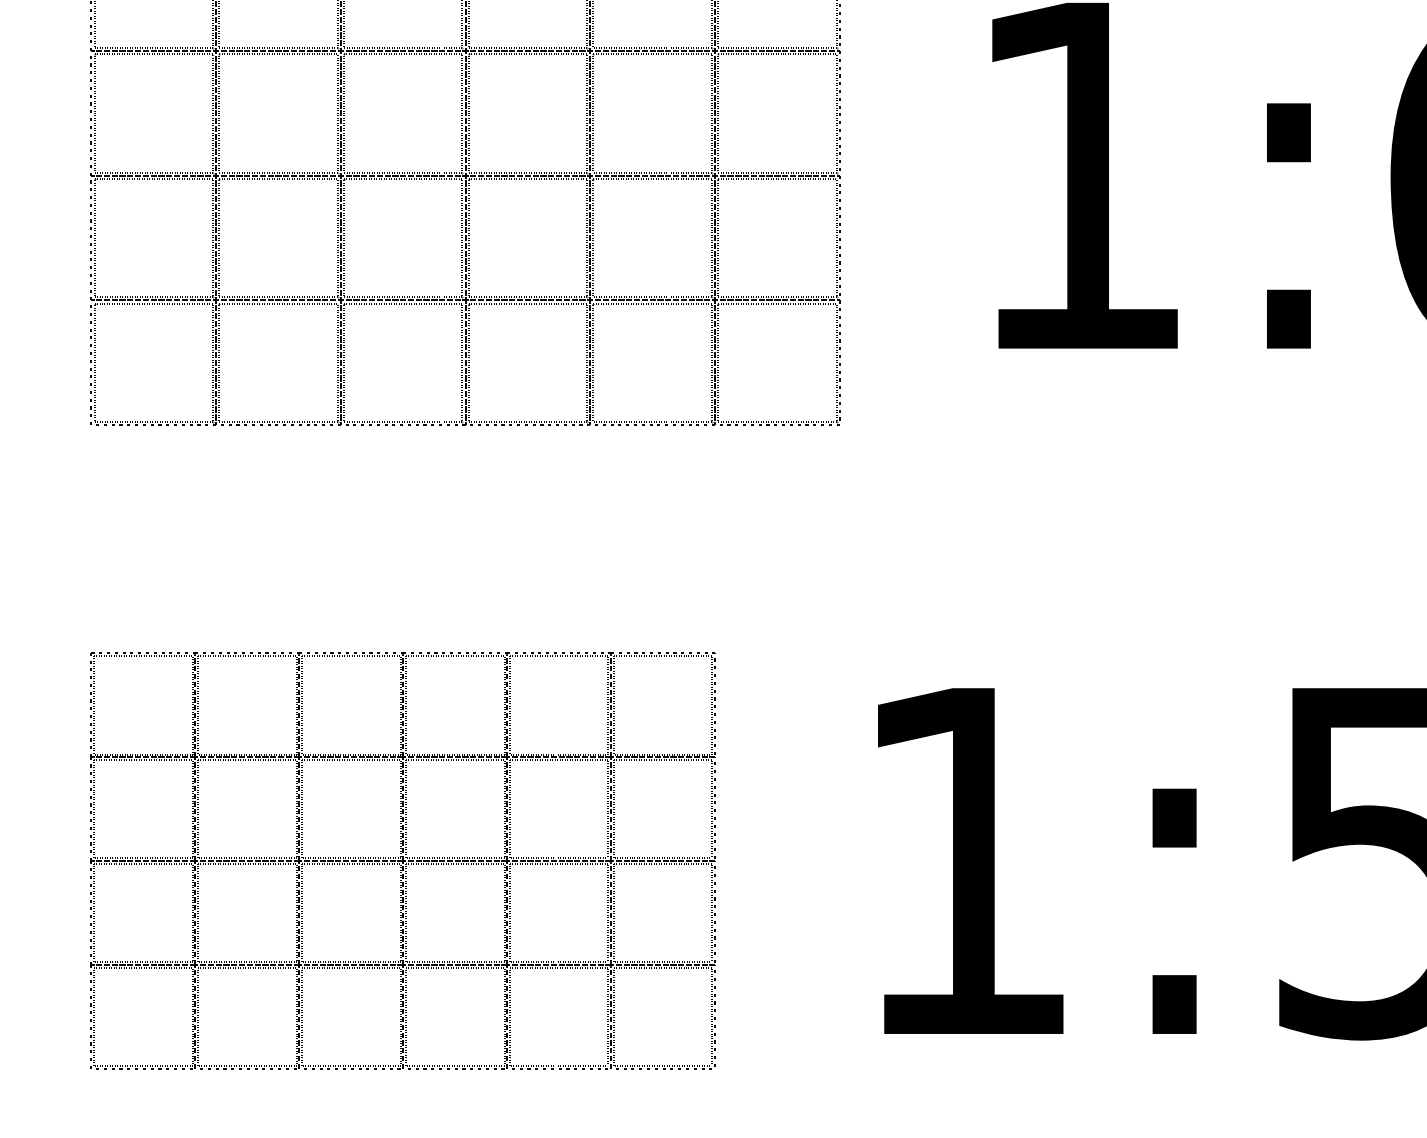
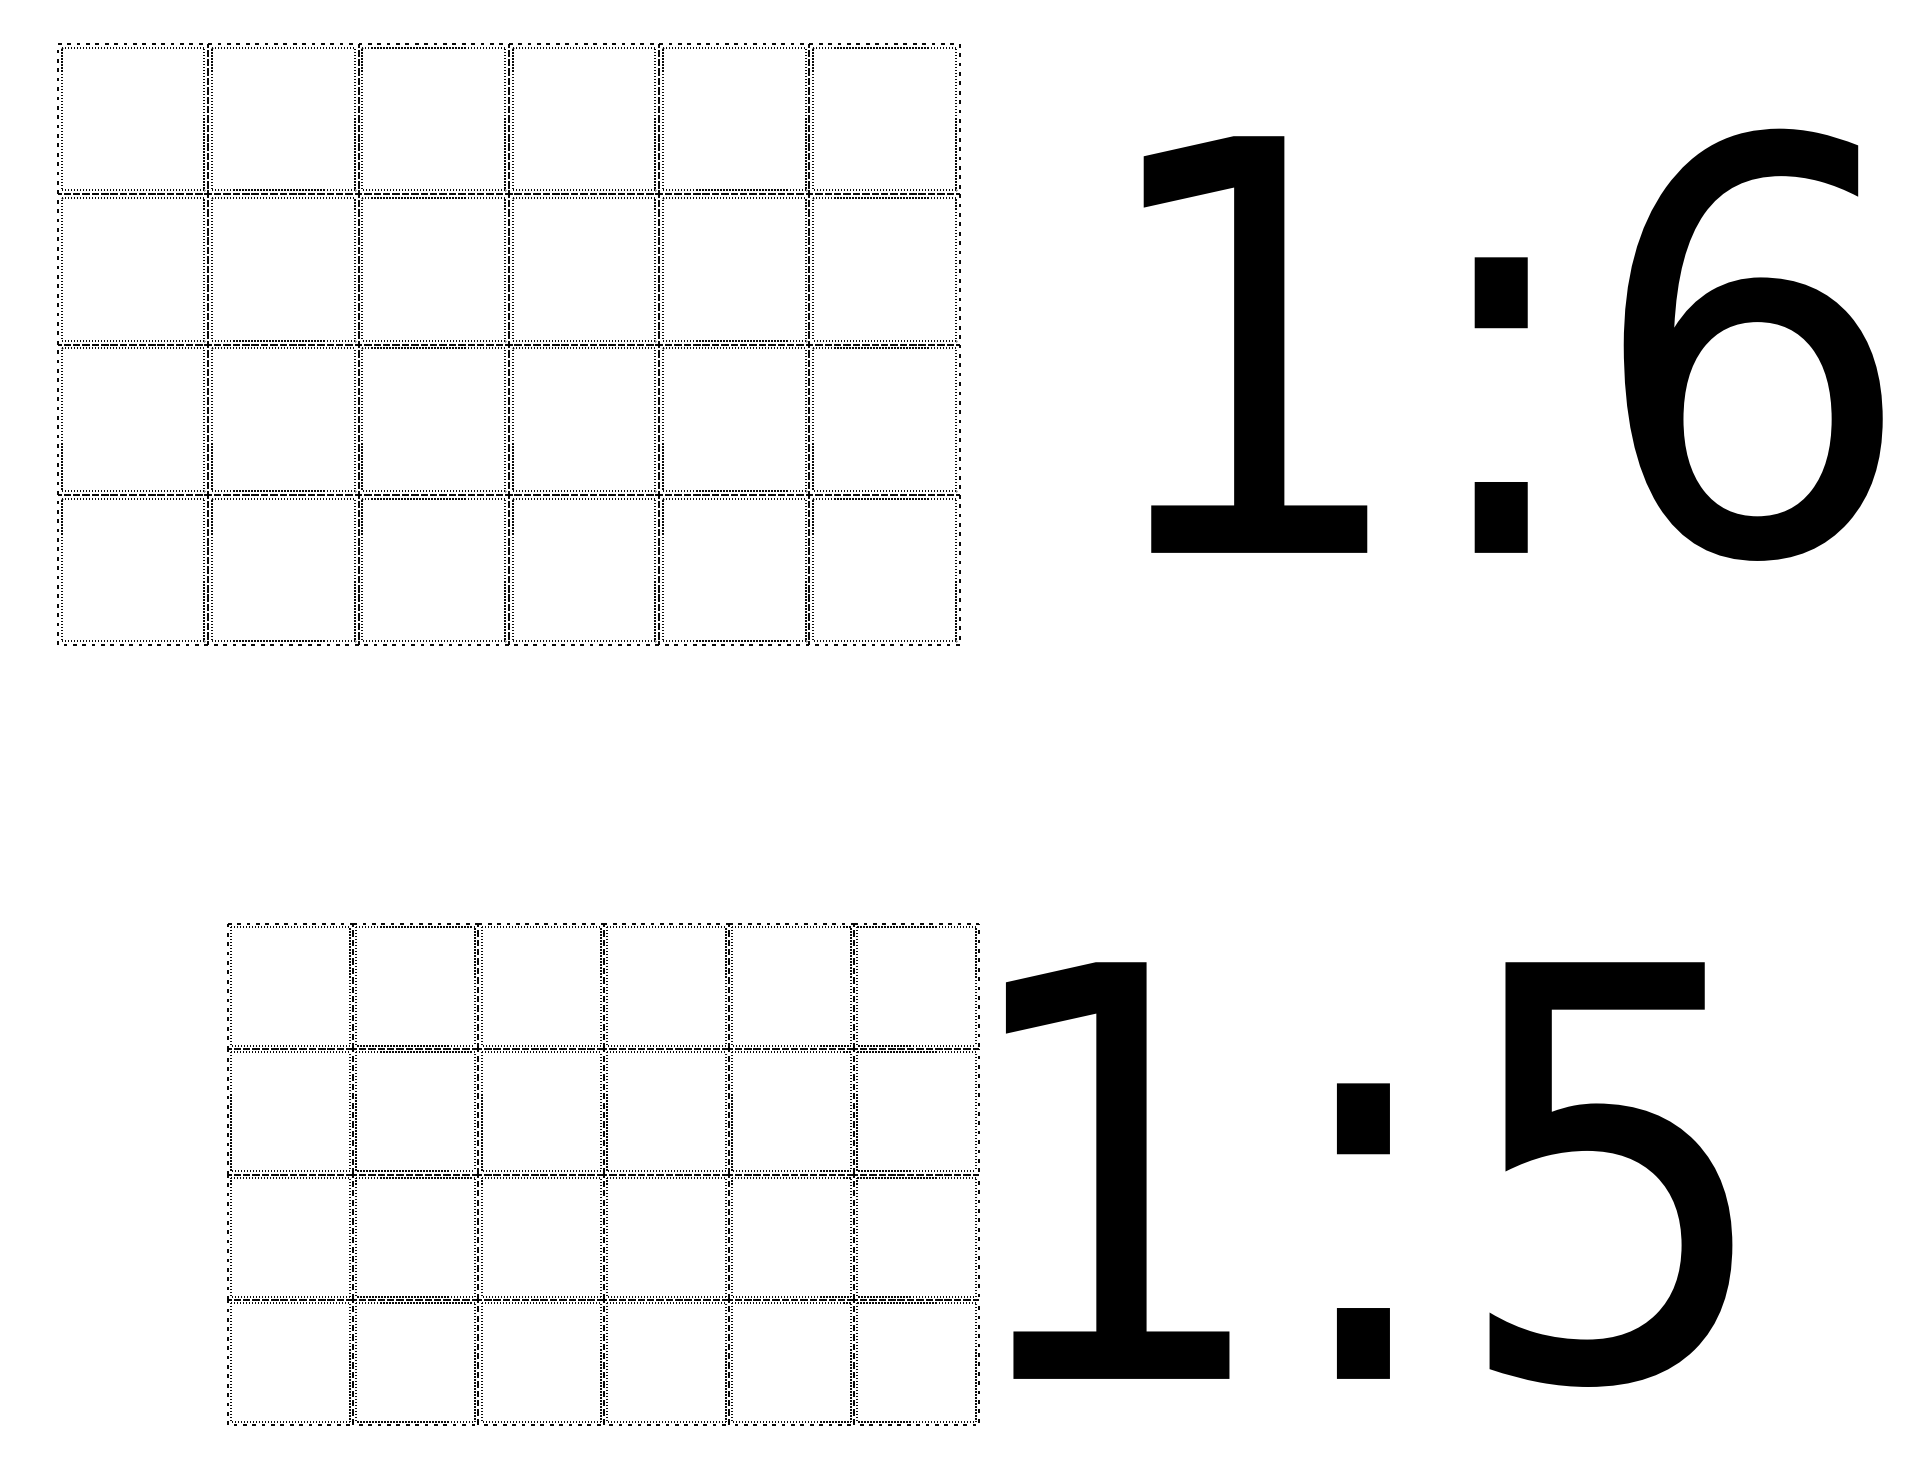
part: (403, 861) -> (603, 1174), moved

